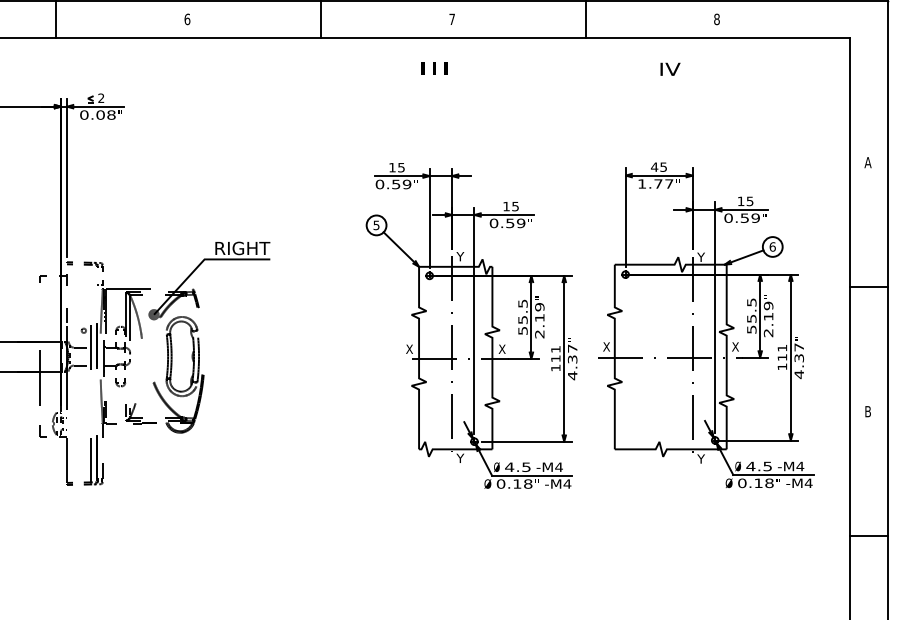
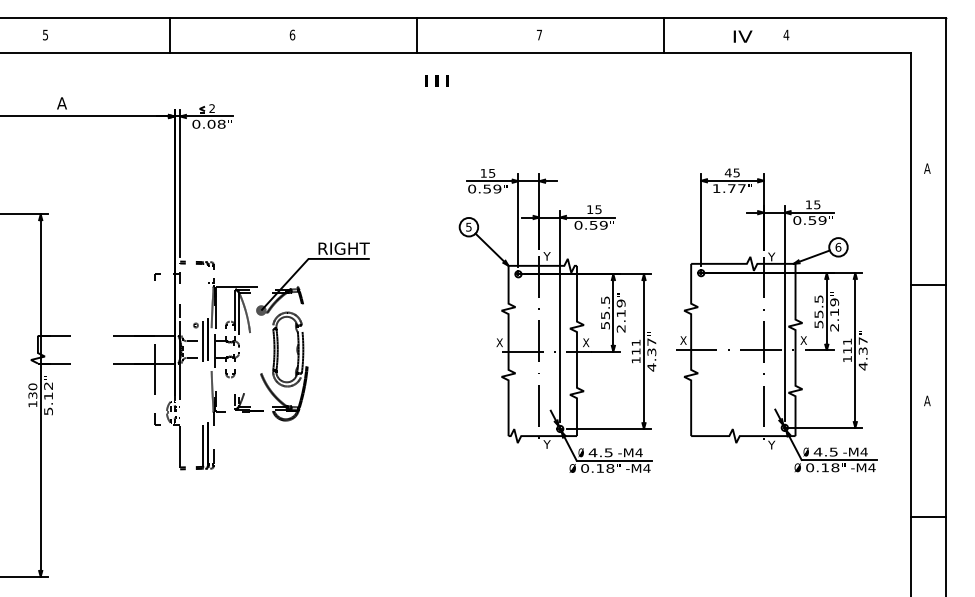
text: (717, 18) -> (786, 34), 8 -> 4
text: (433, 68) -> (436, 80), moved
text: (669, 69) -> (742, 36), moved
text: (868, 411) -> (927, 400), B -> A

